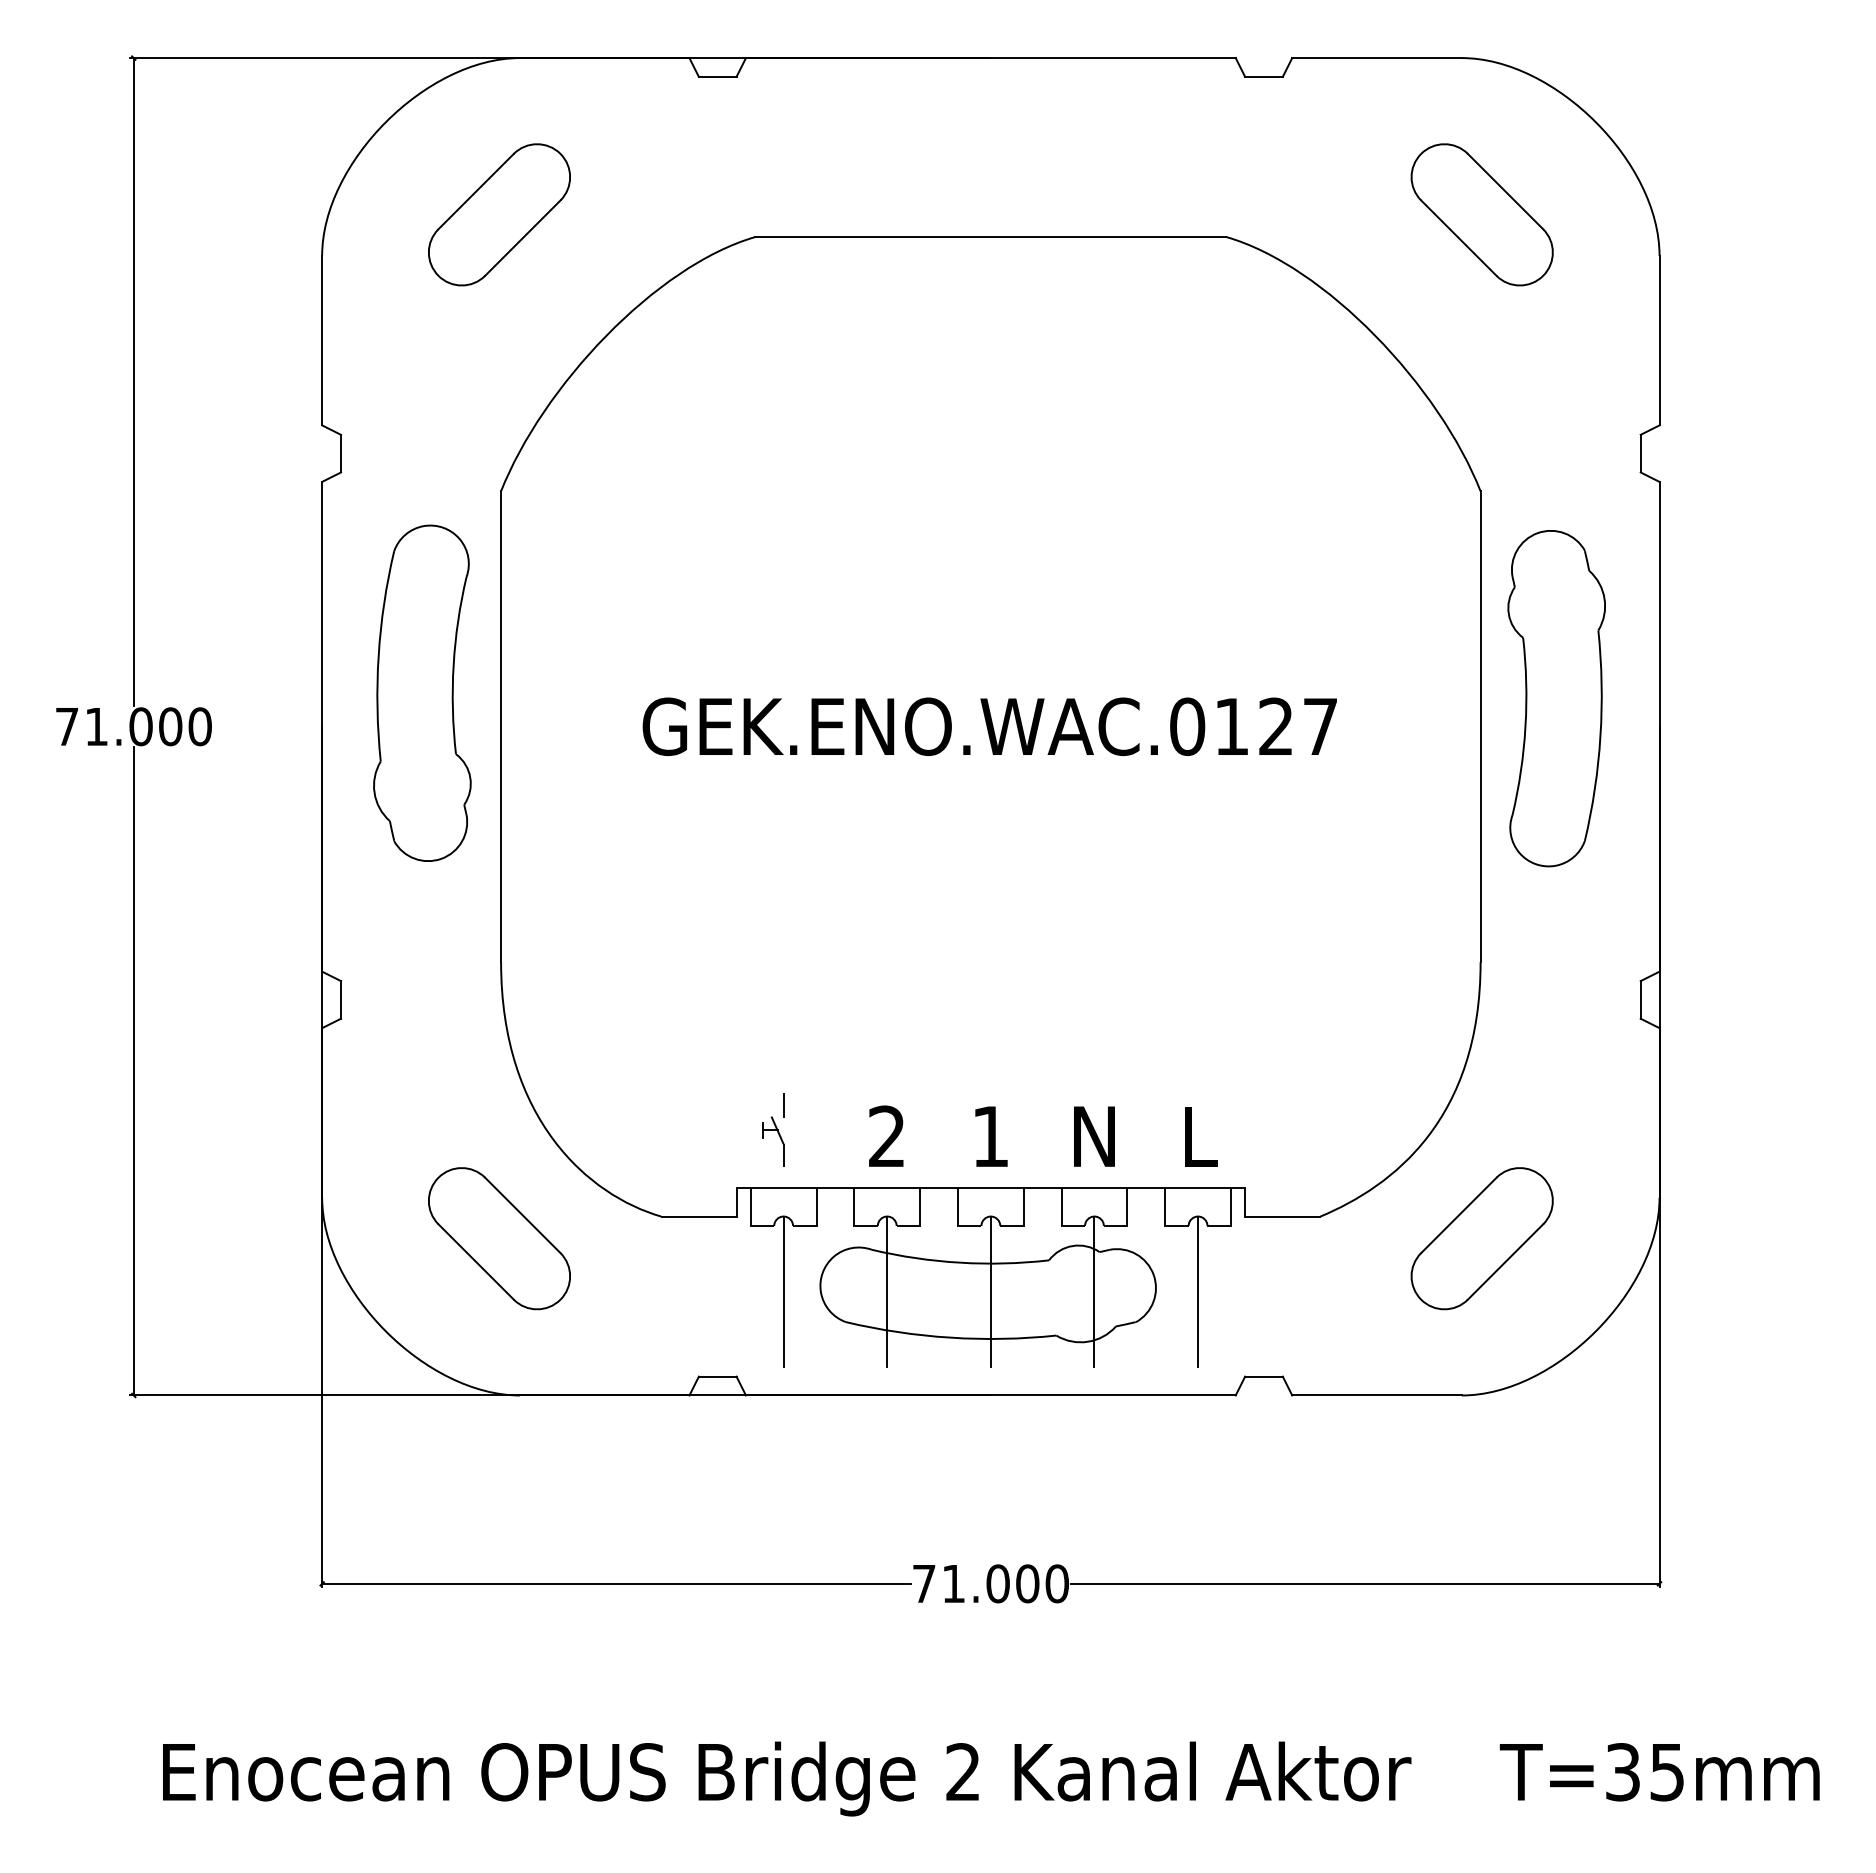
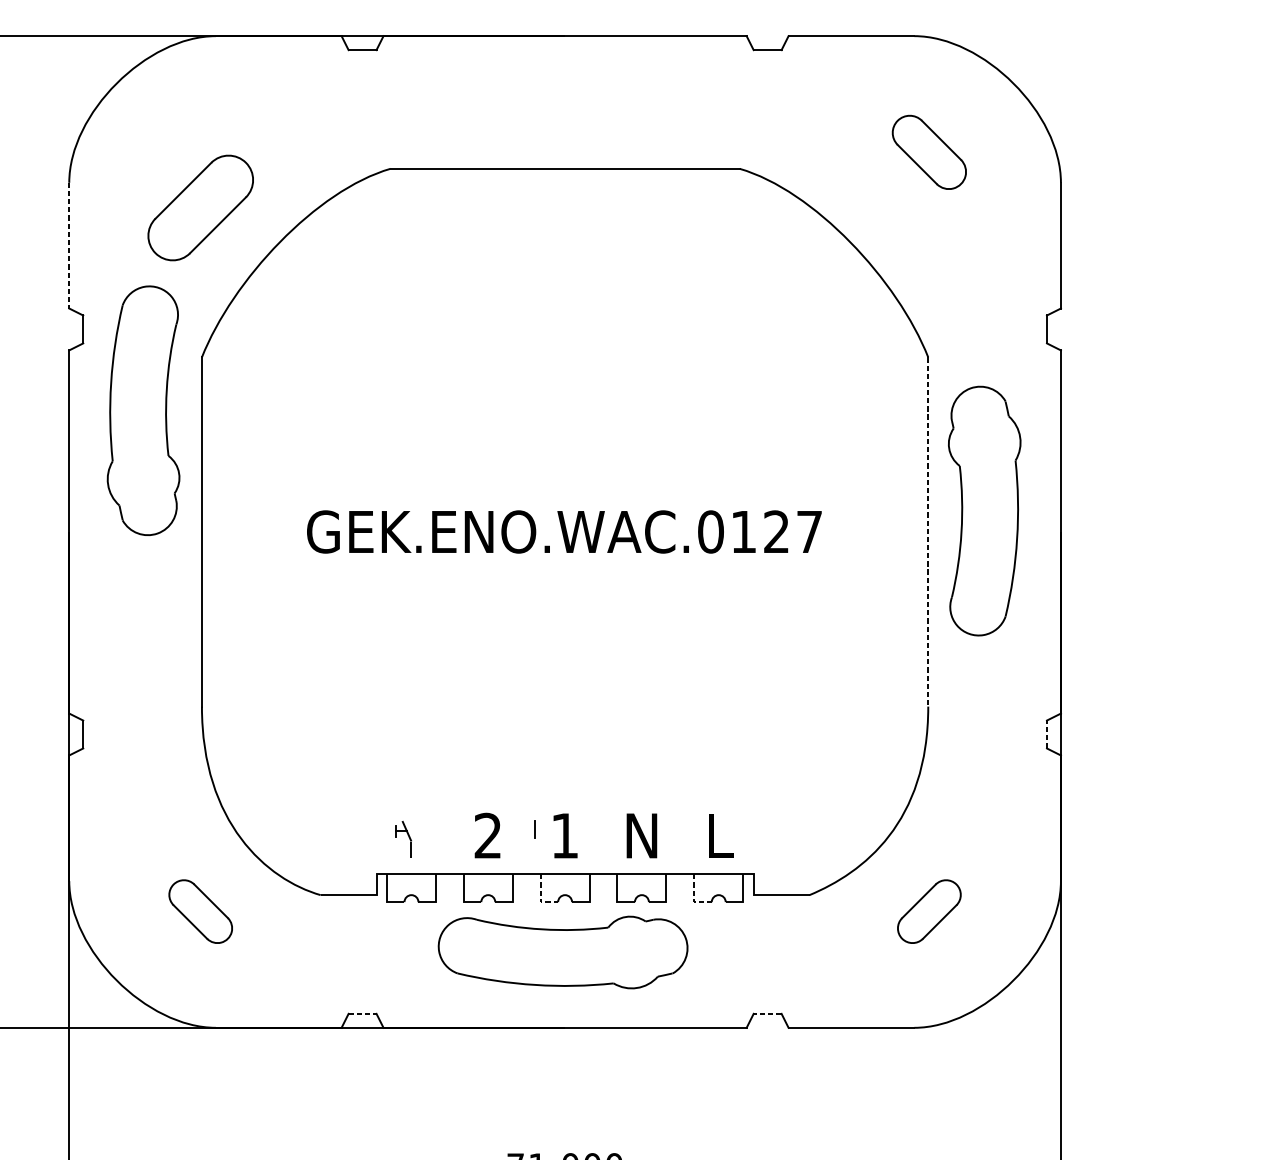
part: (499, 214) -> (200, 207), moved
part: (1481, 214) -> (928, 152), size x0.7
line: (322, 340) -> (69, 245), solid -> dashed
part: (422, 692) -> (143, 410), moved
line: (1480, 727) -> (928, 532), solid -> dashed
line: (1640, 999) -> (1046, 734), solid -> dashed
line: (783, 1105) -> (535, 829), moved
line: (957, 1220) -> (540, 898), solid -> dashed
line: (1165, 1220) -> (694, 898), solid -> dashed
part: (499, 1238) -> (200, 911), size x0.6
part: (1481, 1238) -> (928, 911), size x0.6
line: (783, 1291) -> (411, 950), removed
line: (887, 1291) -> (488, 950), removed
line: (990, 1291) -> (564, 950), removed
line: (1094, 1291) -> (641, 950), removed
line: (1198, 1291) -> (719, 950), removed
line: (717, 1376) -> (362, 1013), solid -> dashed
line: (1263, 1376) -> (767, 1013), solid -> dashed

